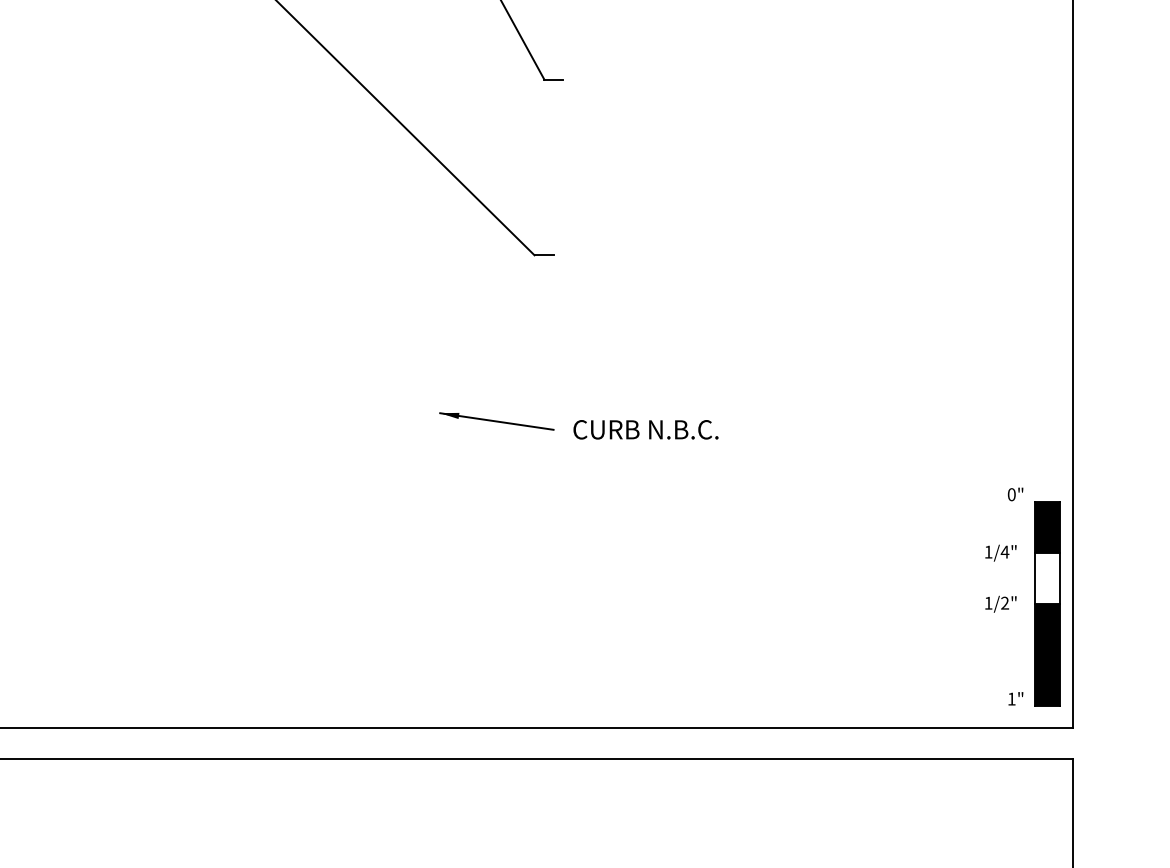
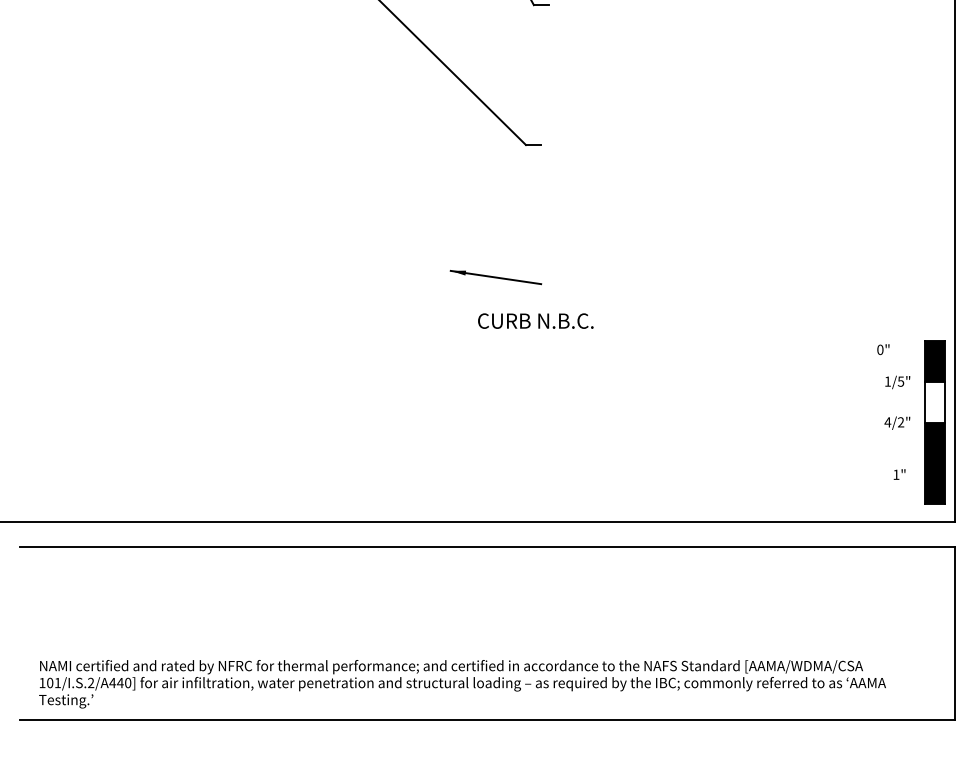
text: (645, 429) -> (535, 320), moved
text: (1015, 494) -> (883, 349), moved
text: (1004, 551) -> (900, 381), 1/4" -> 1/5"
text: (988, 603) -> (887, 422), 1/2" -> 4/2"
text: (1015, 698) -> (899, 474), moved

